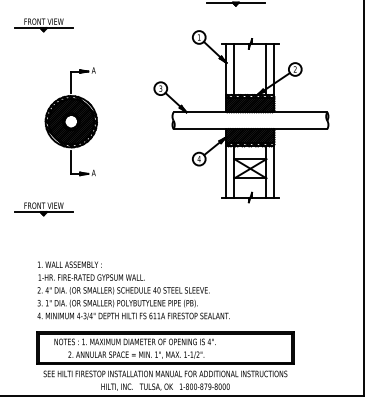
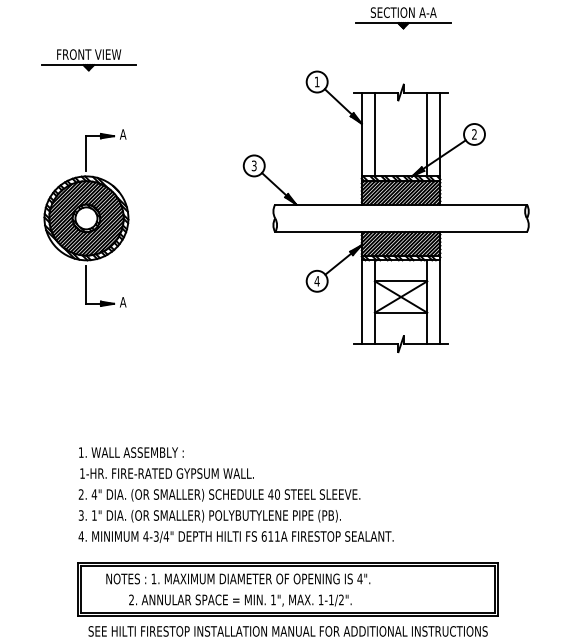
part: (241, 116) -> (386, 211), moved
part: (70, 121) -> (85, 218), moved
part: (43, 209) -> (88, 362), removed

